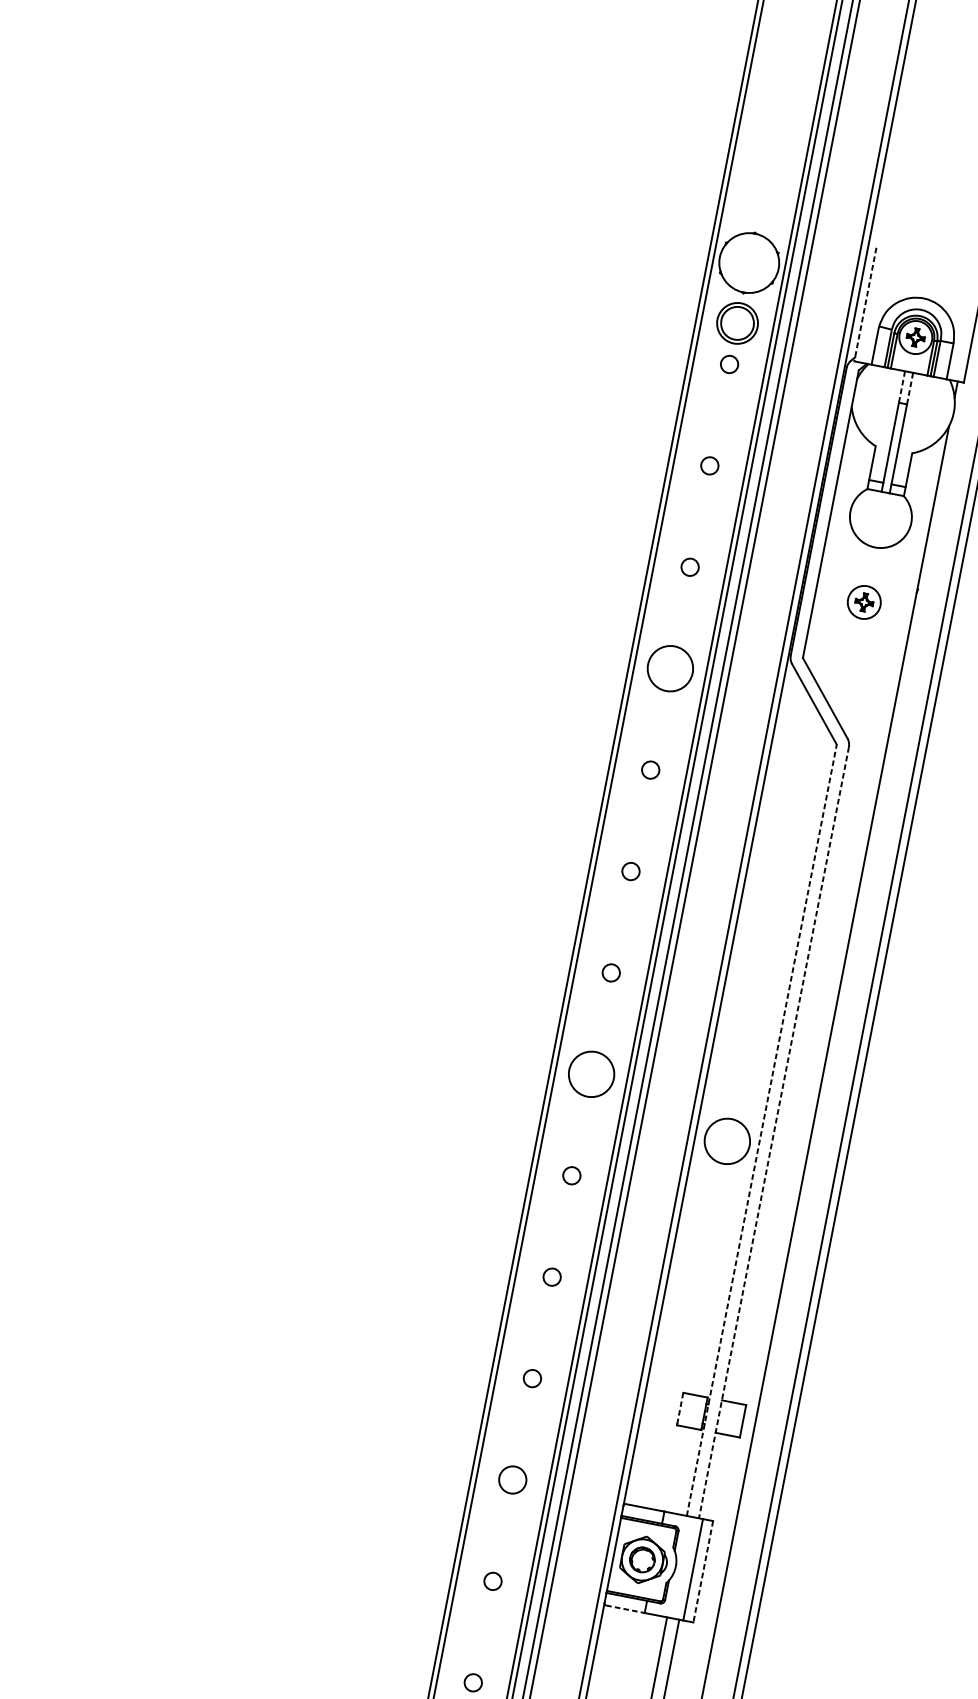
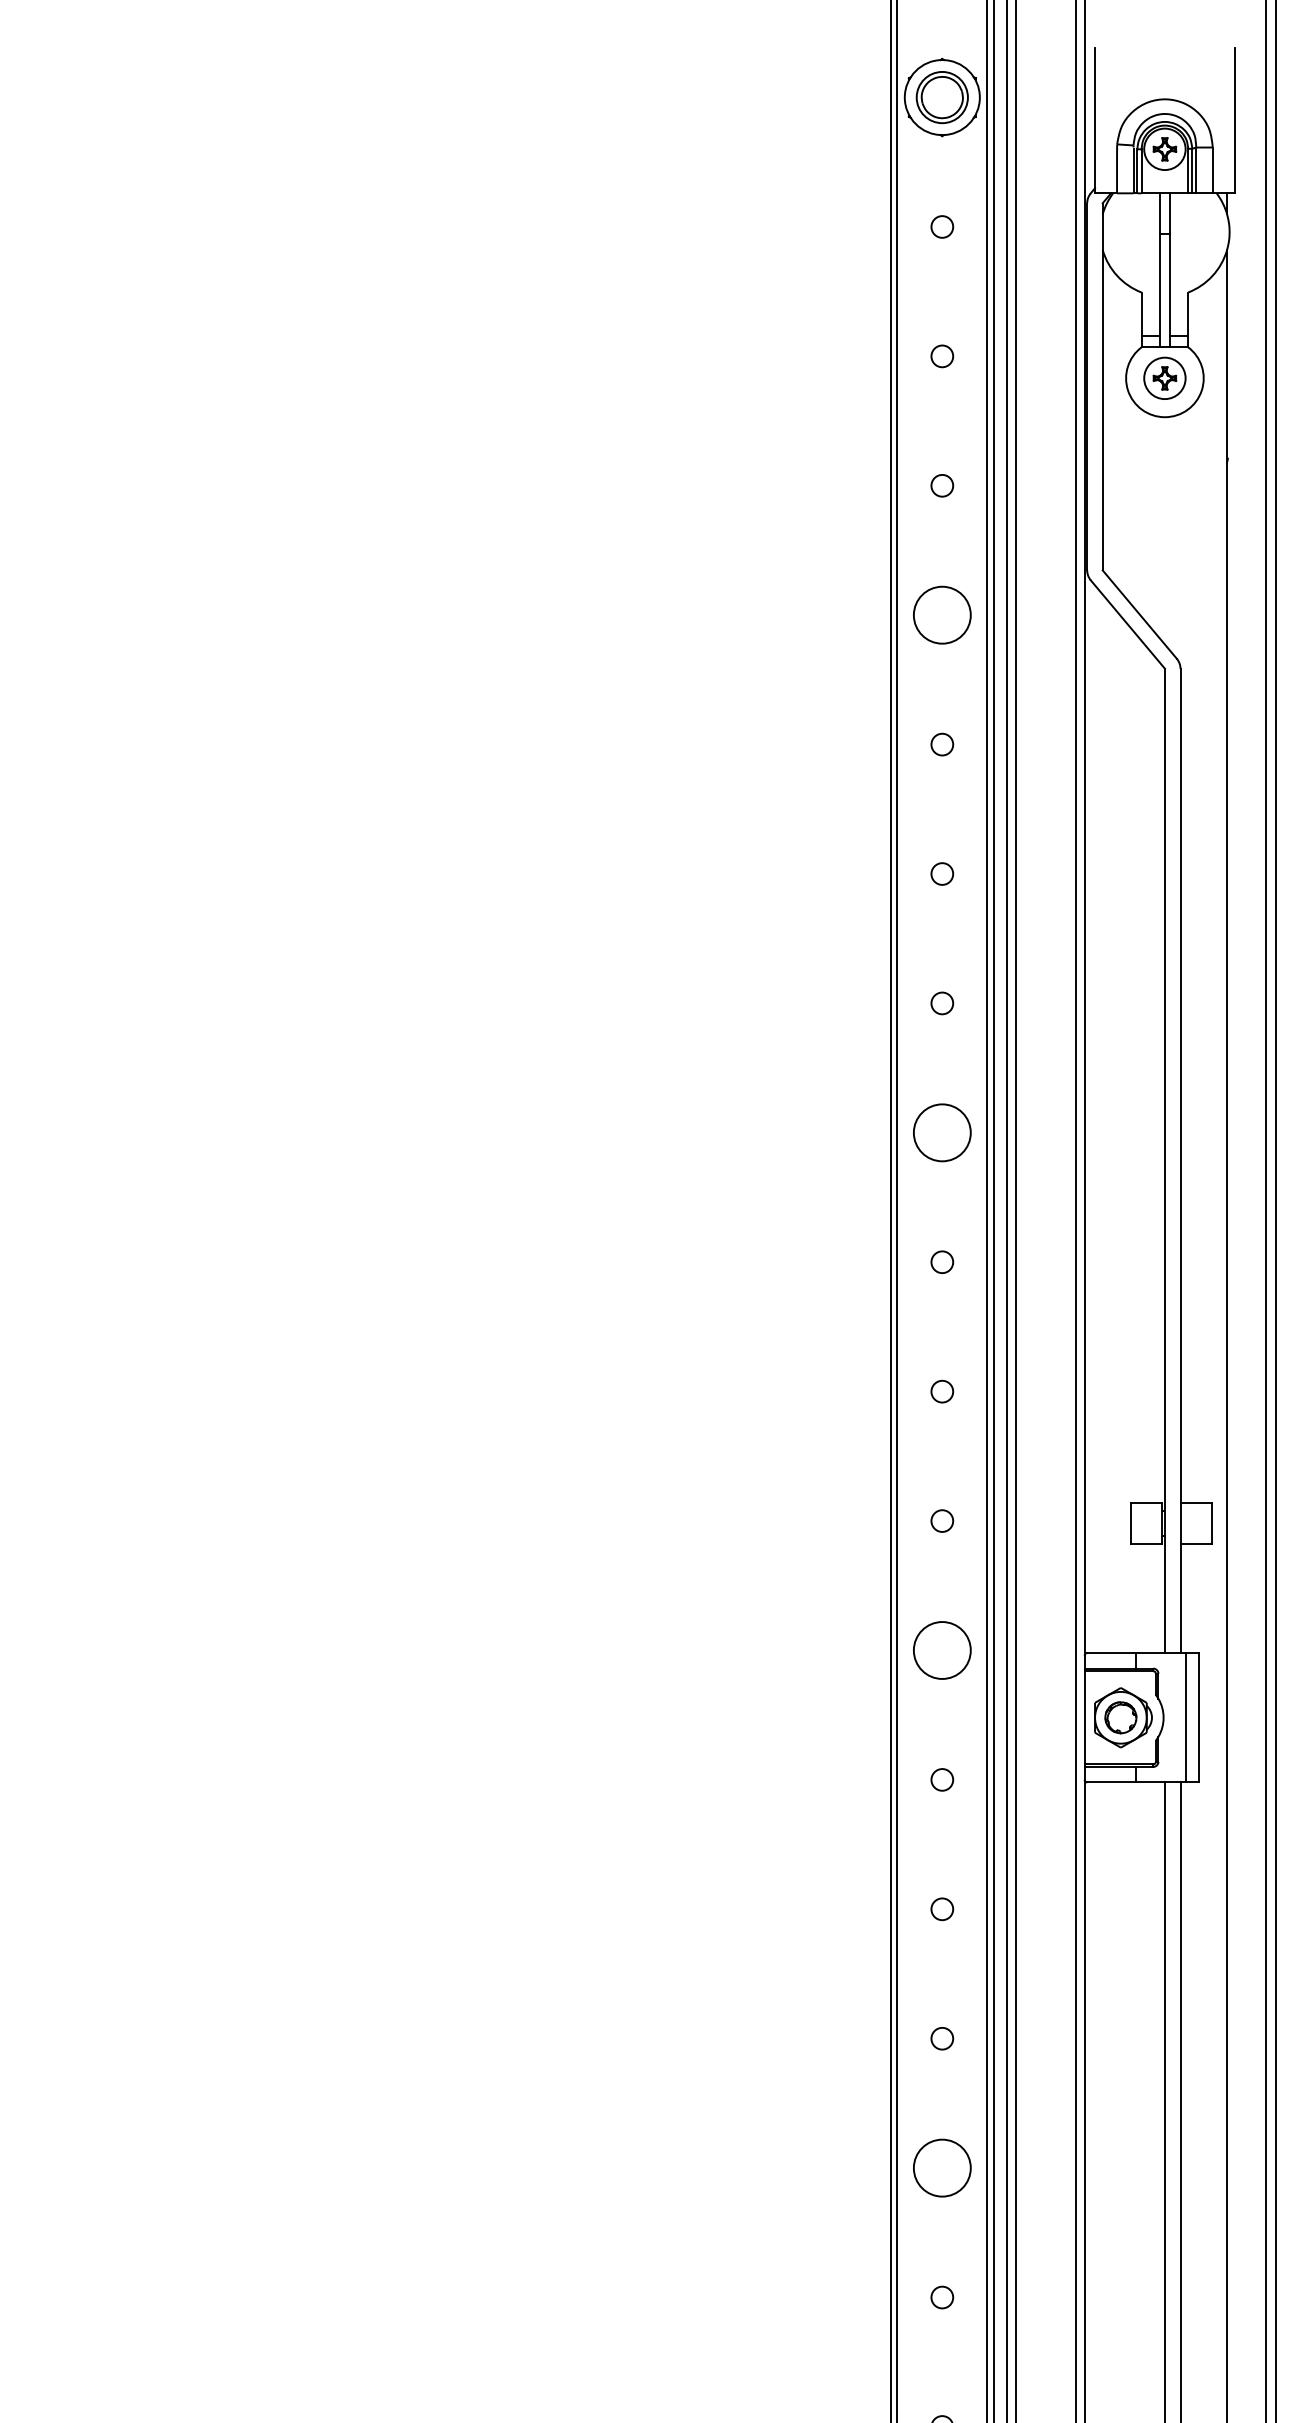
line: (865, 305) -> (1095, 121), dashed -> solid
part: (736, 323) -> (941, 97), moved
line: (901, 387) -> (1159, 213), dashed -> solid
line: (910, 387) -> (1170, 212), dashed -> solid
part: (864, 601) -> (1164, 377), moved
line: (762, 1130) -> (1165, 1160), dashed -> solid
line: (773, 1133) -> (1180, 1161), dashed -> solid
circle: (727, 1141) -> (1125, 1182), removed
line: (680, 1408) -> (1131, 1522), dashed -> solid
circle: (512, 1480) -> (942, 1650), size x1.67
line: (703, 1571) -> (1198, 1717), dashed -> solid
line: (625, 1609) -> (1111, 1782), dashed -> solid

